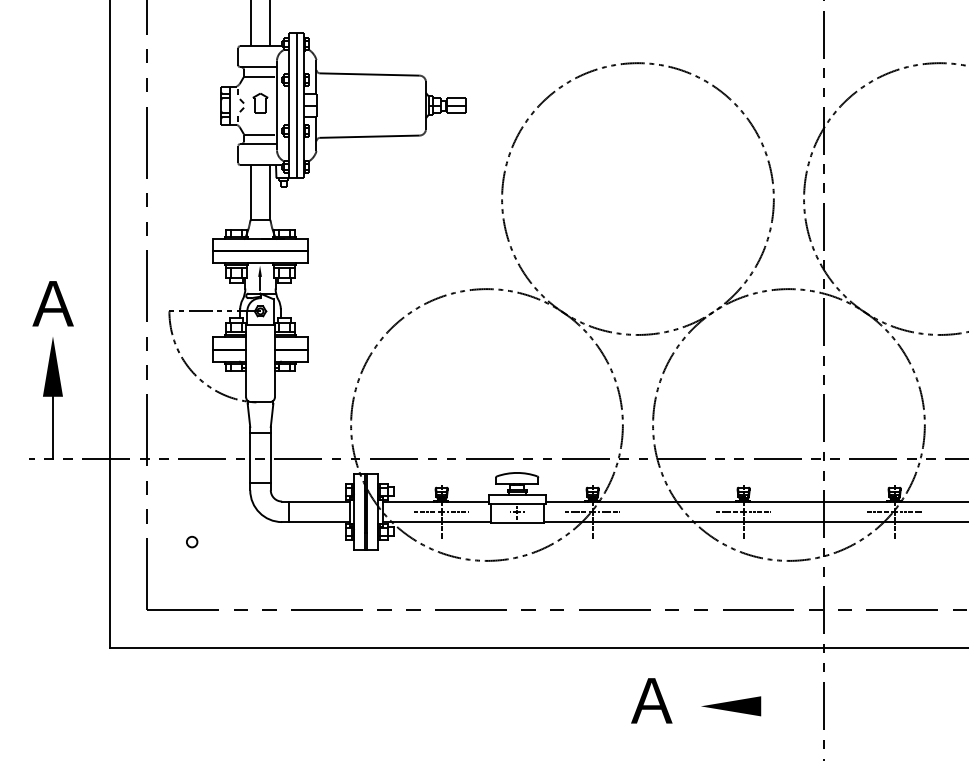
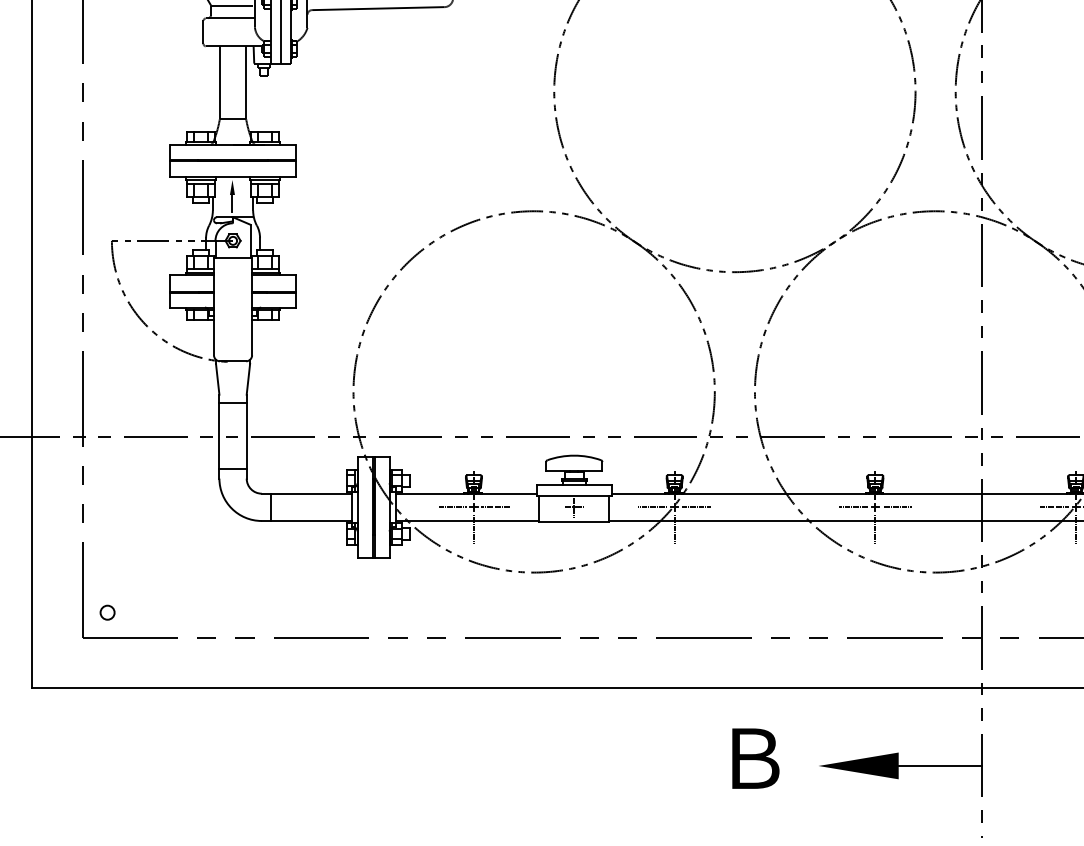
circle: (192, 541) -> (108, 611), moved
text: (651, 700) -> (752, 758), Ａ -> Ｂ
line: (792, 706) -> (940, 766), added

